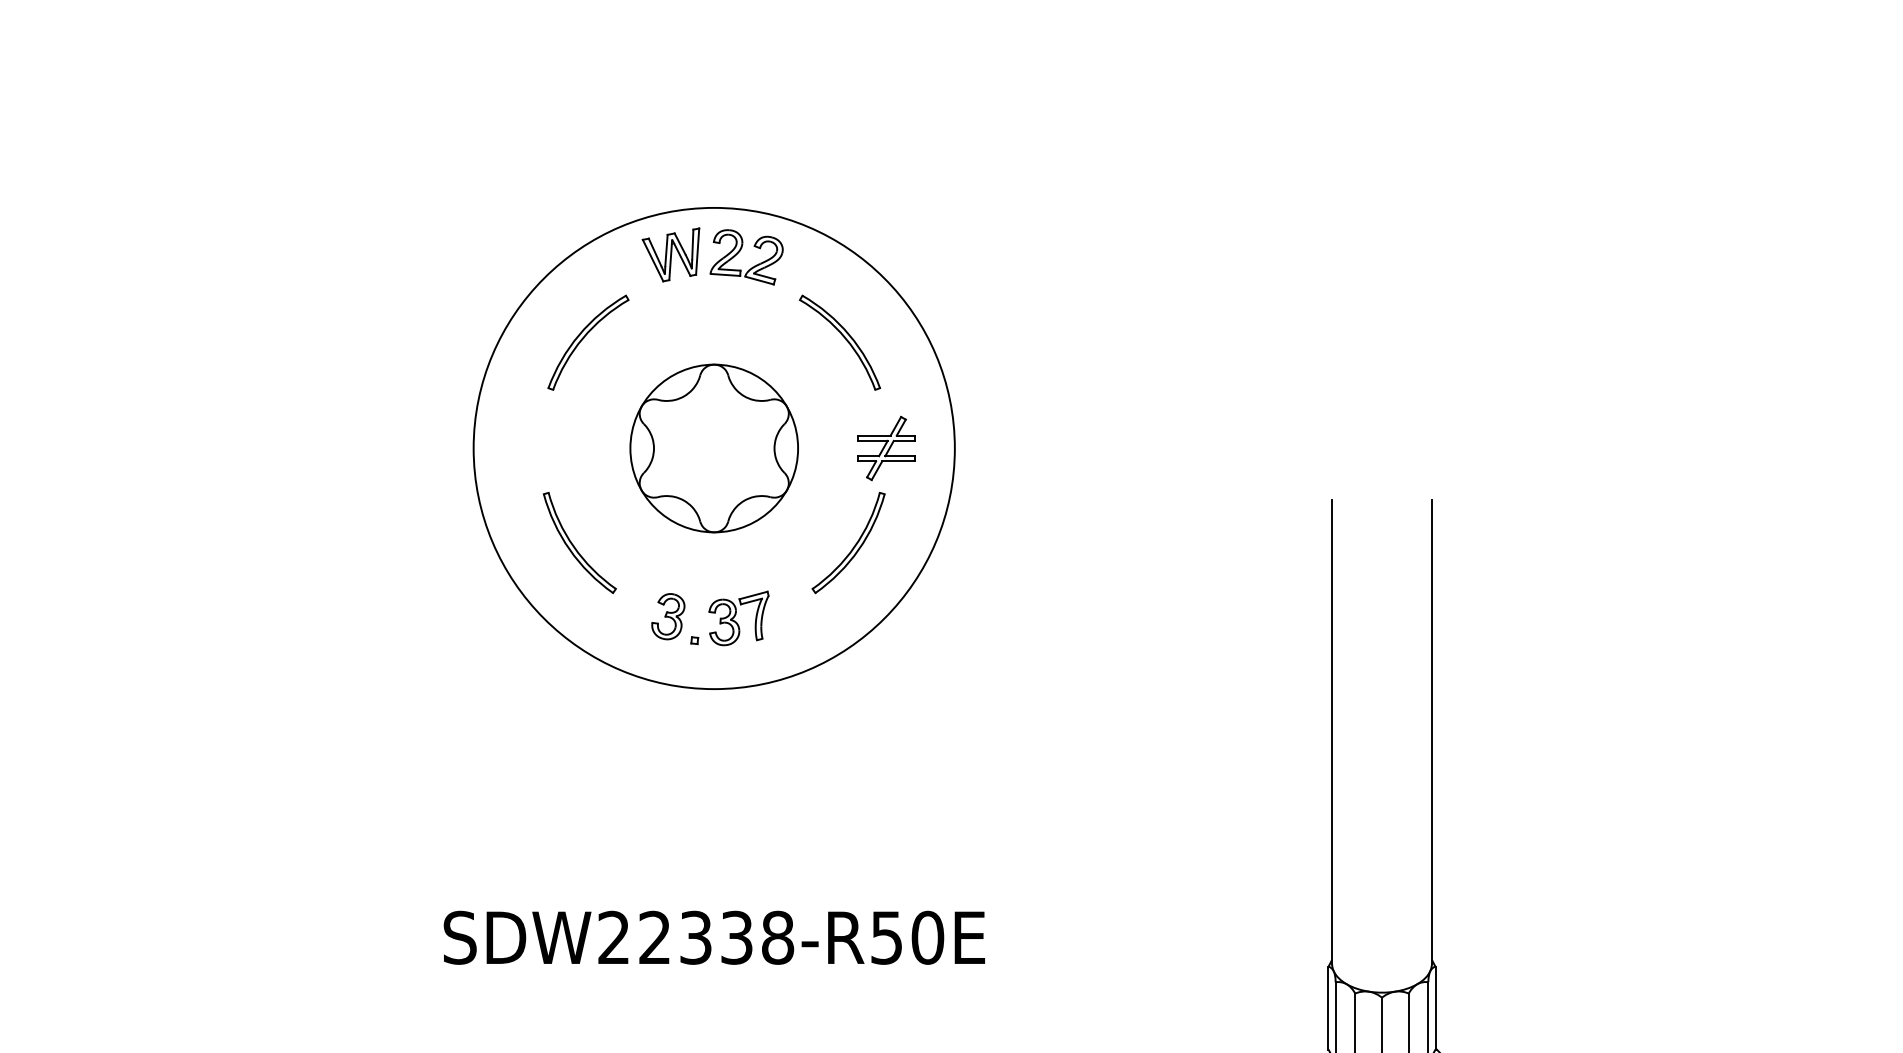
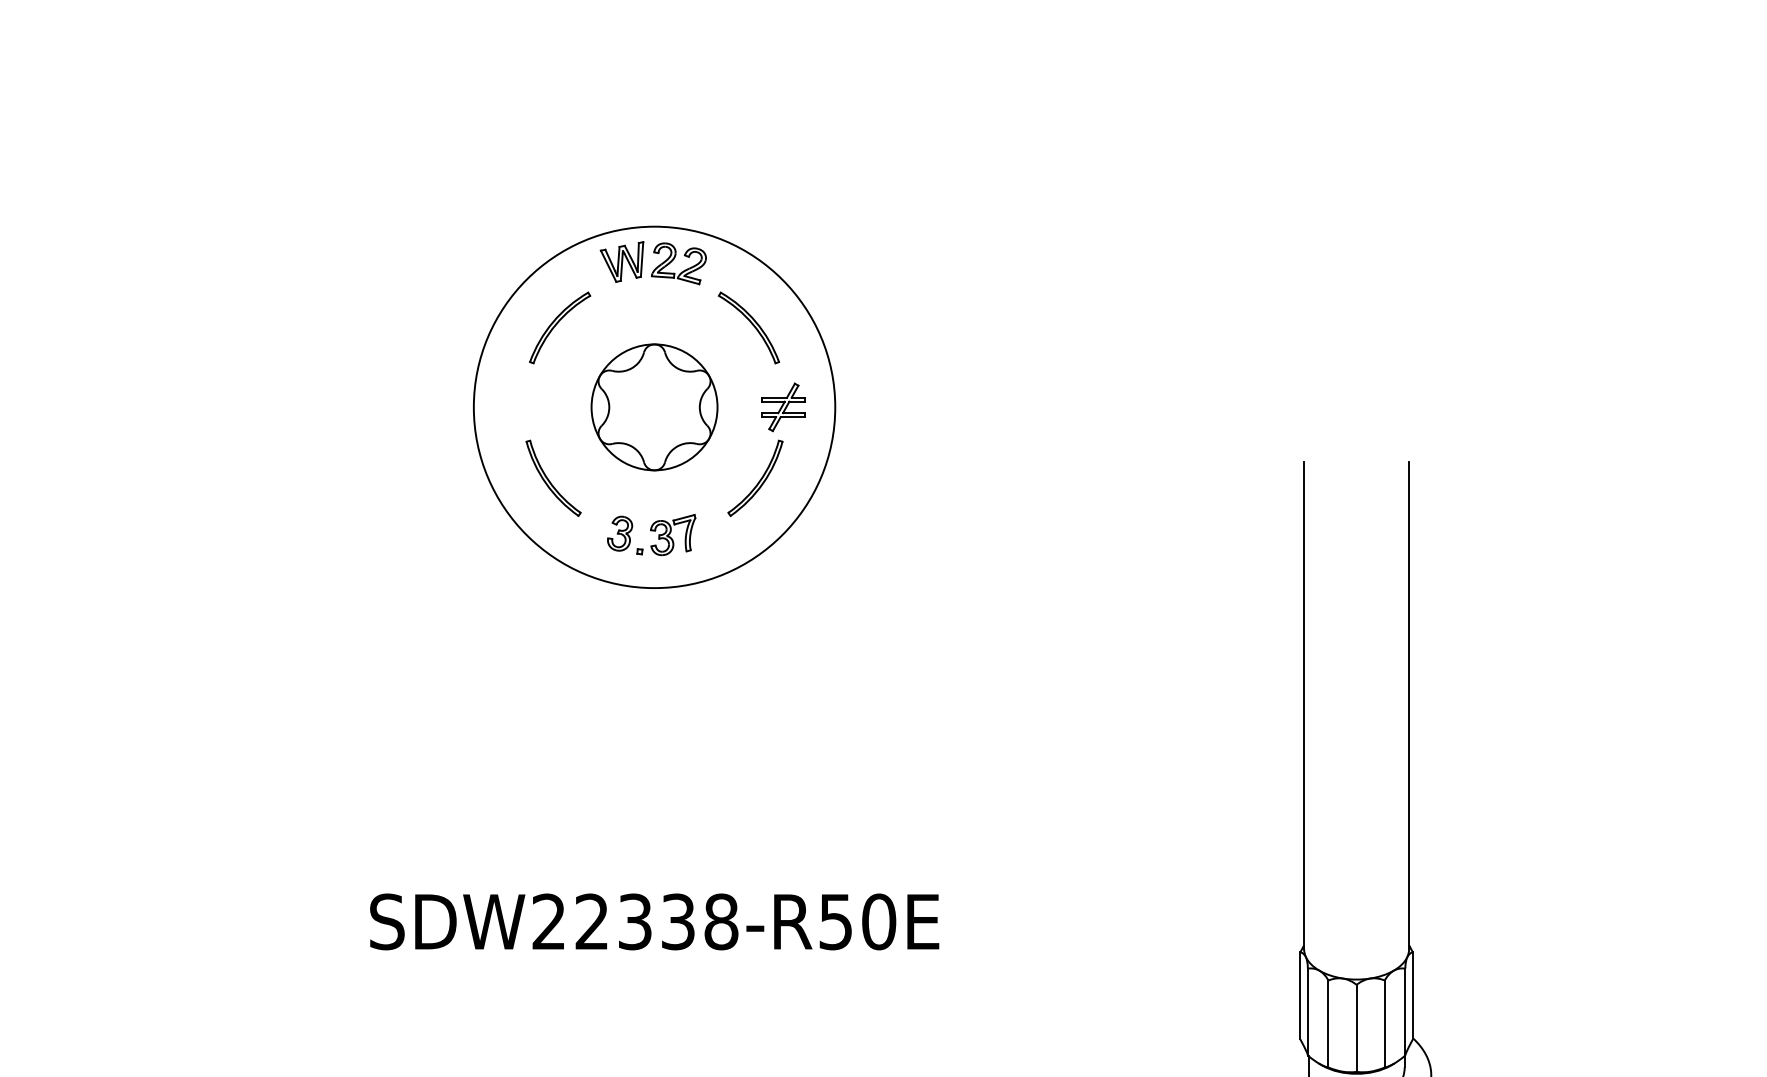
part: (714, 448) -> (654, 407), size x0.71

